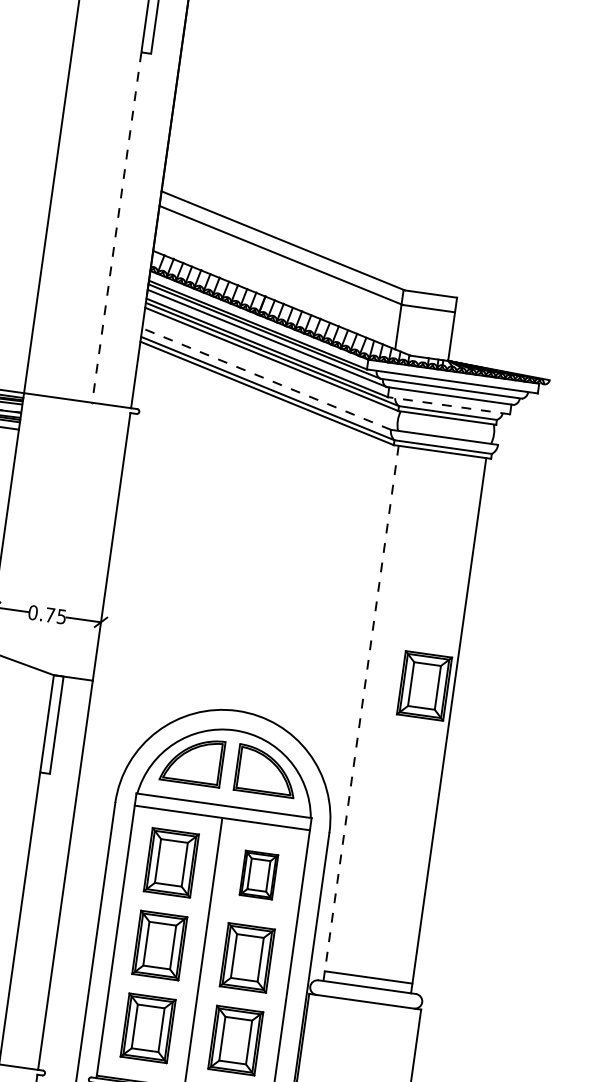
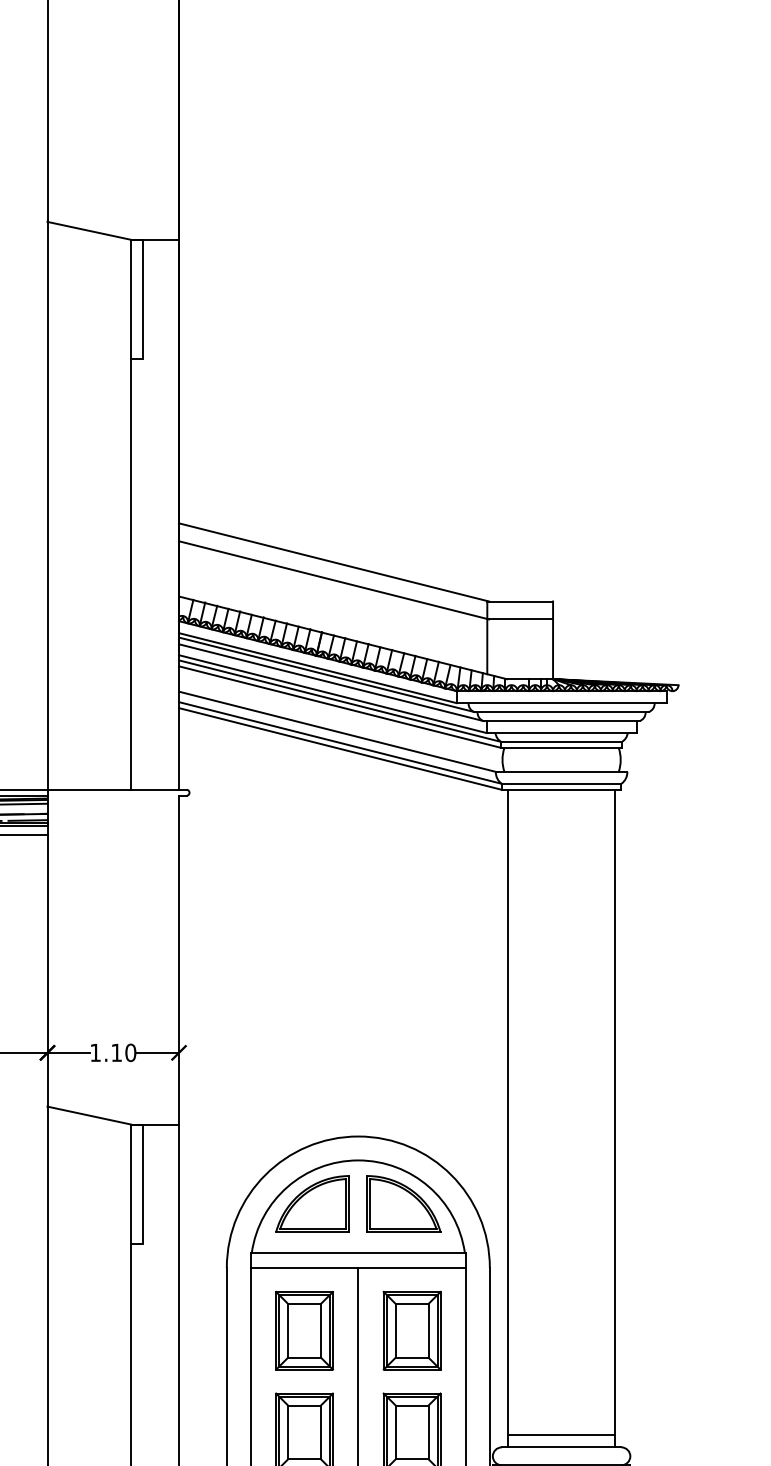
line: (116, 228) -> (131, 575), dashed -> solid
line: (265, 378) -> (336, 731), dashed -> solid
line: (448, 406) -> (561, 733), dashed -> solid
text: (47, 614) -> (113, 1052), 0.75 -> 1.10
part: (424, 685) -> (579, 1074), removed
line: (360, 713) -> (507, 1118), dashed -> solid
part: (258, 874) -> (411, 1330), size x1.43

